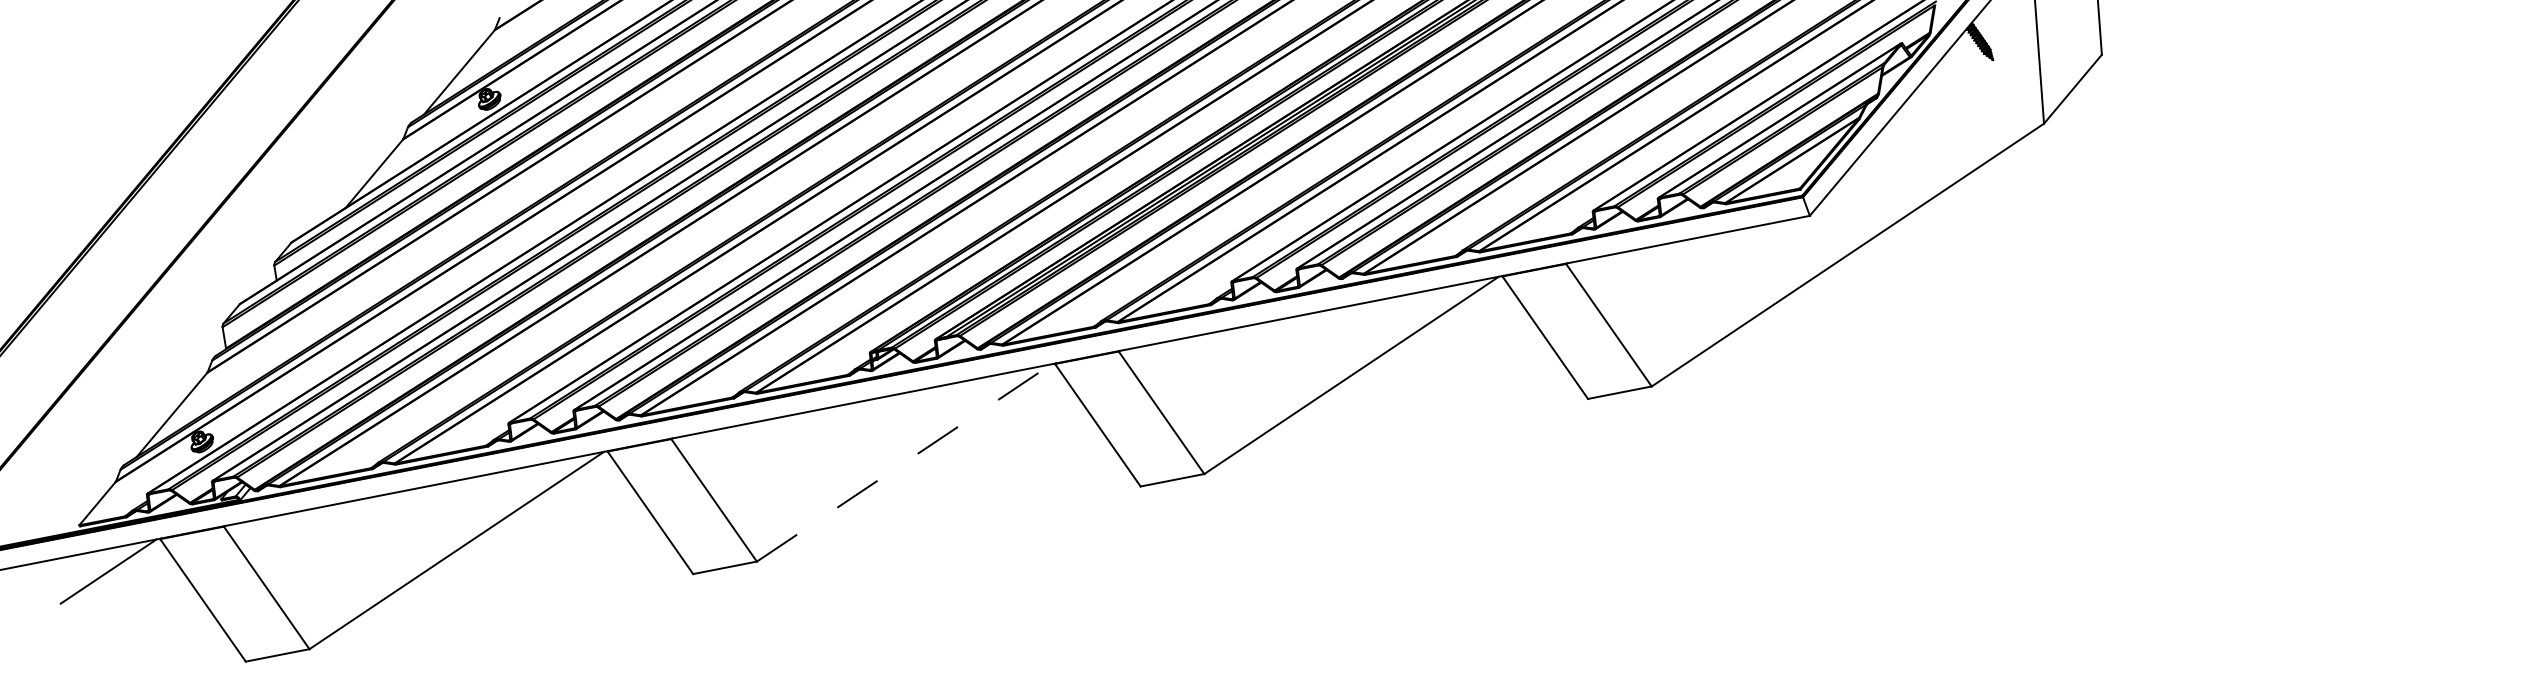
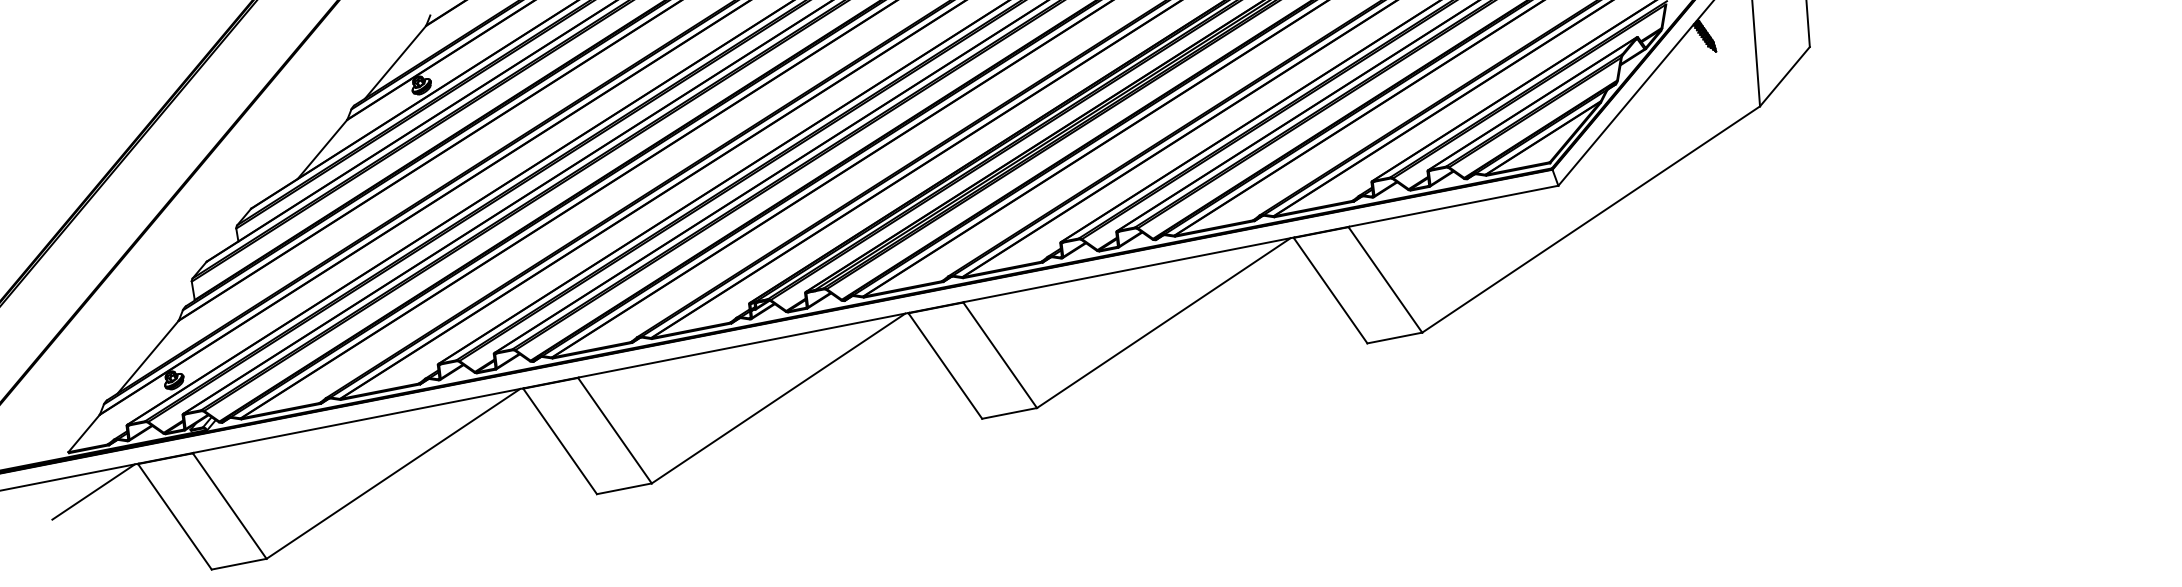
line: (904, 462) -> (778, 398), dashed -> solid

